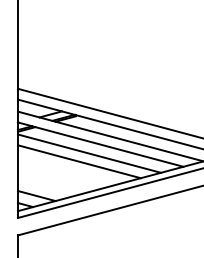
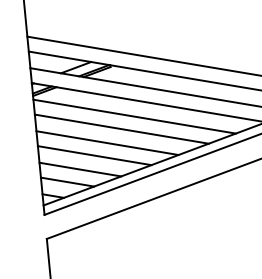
line: (67, 170) -> (106, 142), added
line: (57, 178) -> (93, 155), added
line: (46, 187) -> (79, 169), added

